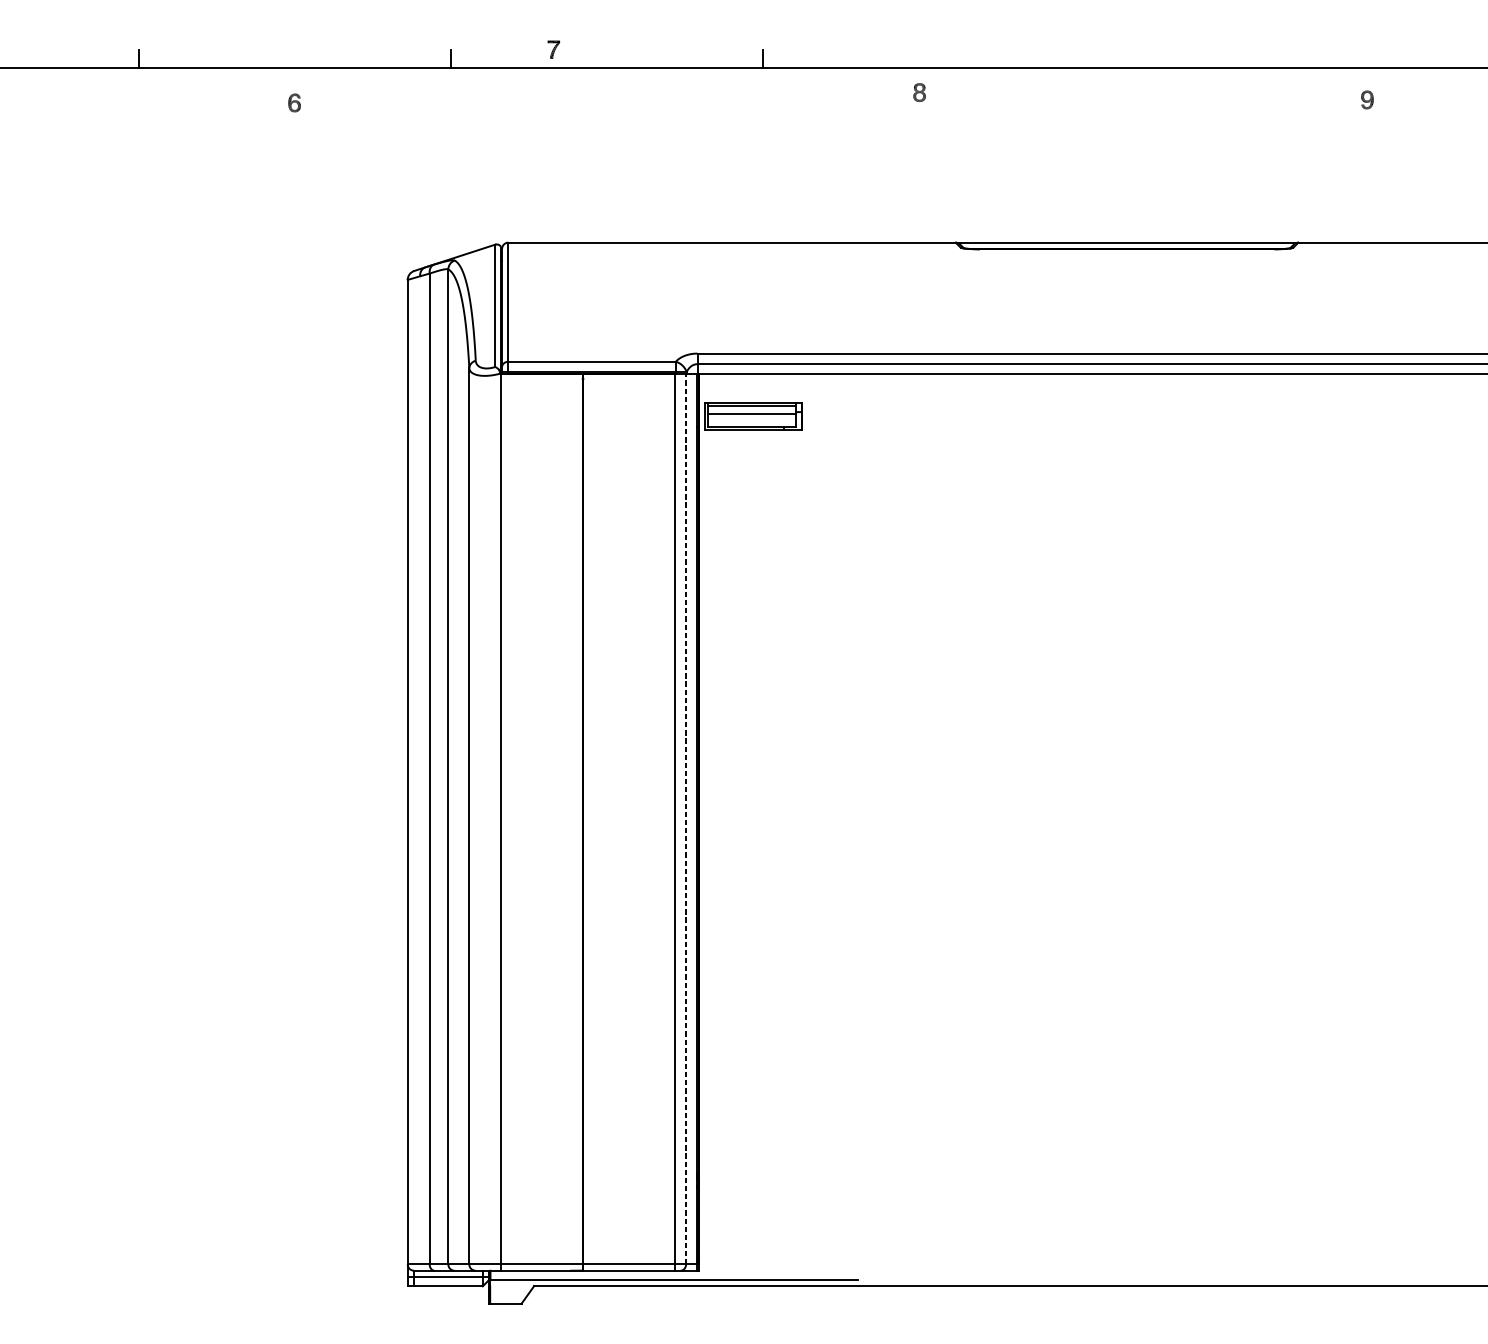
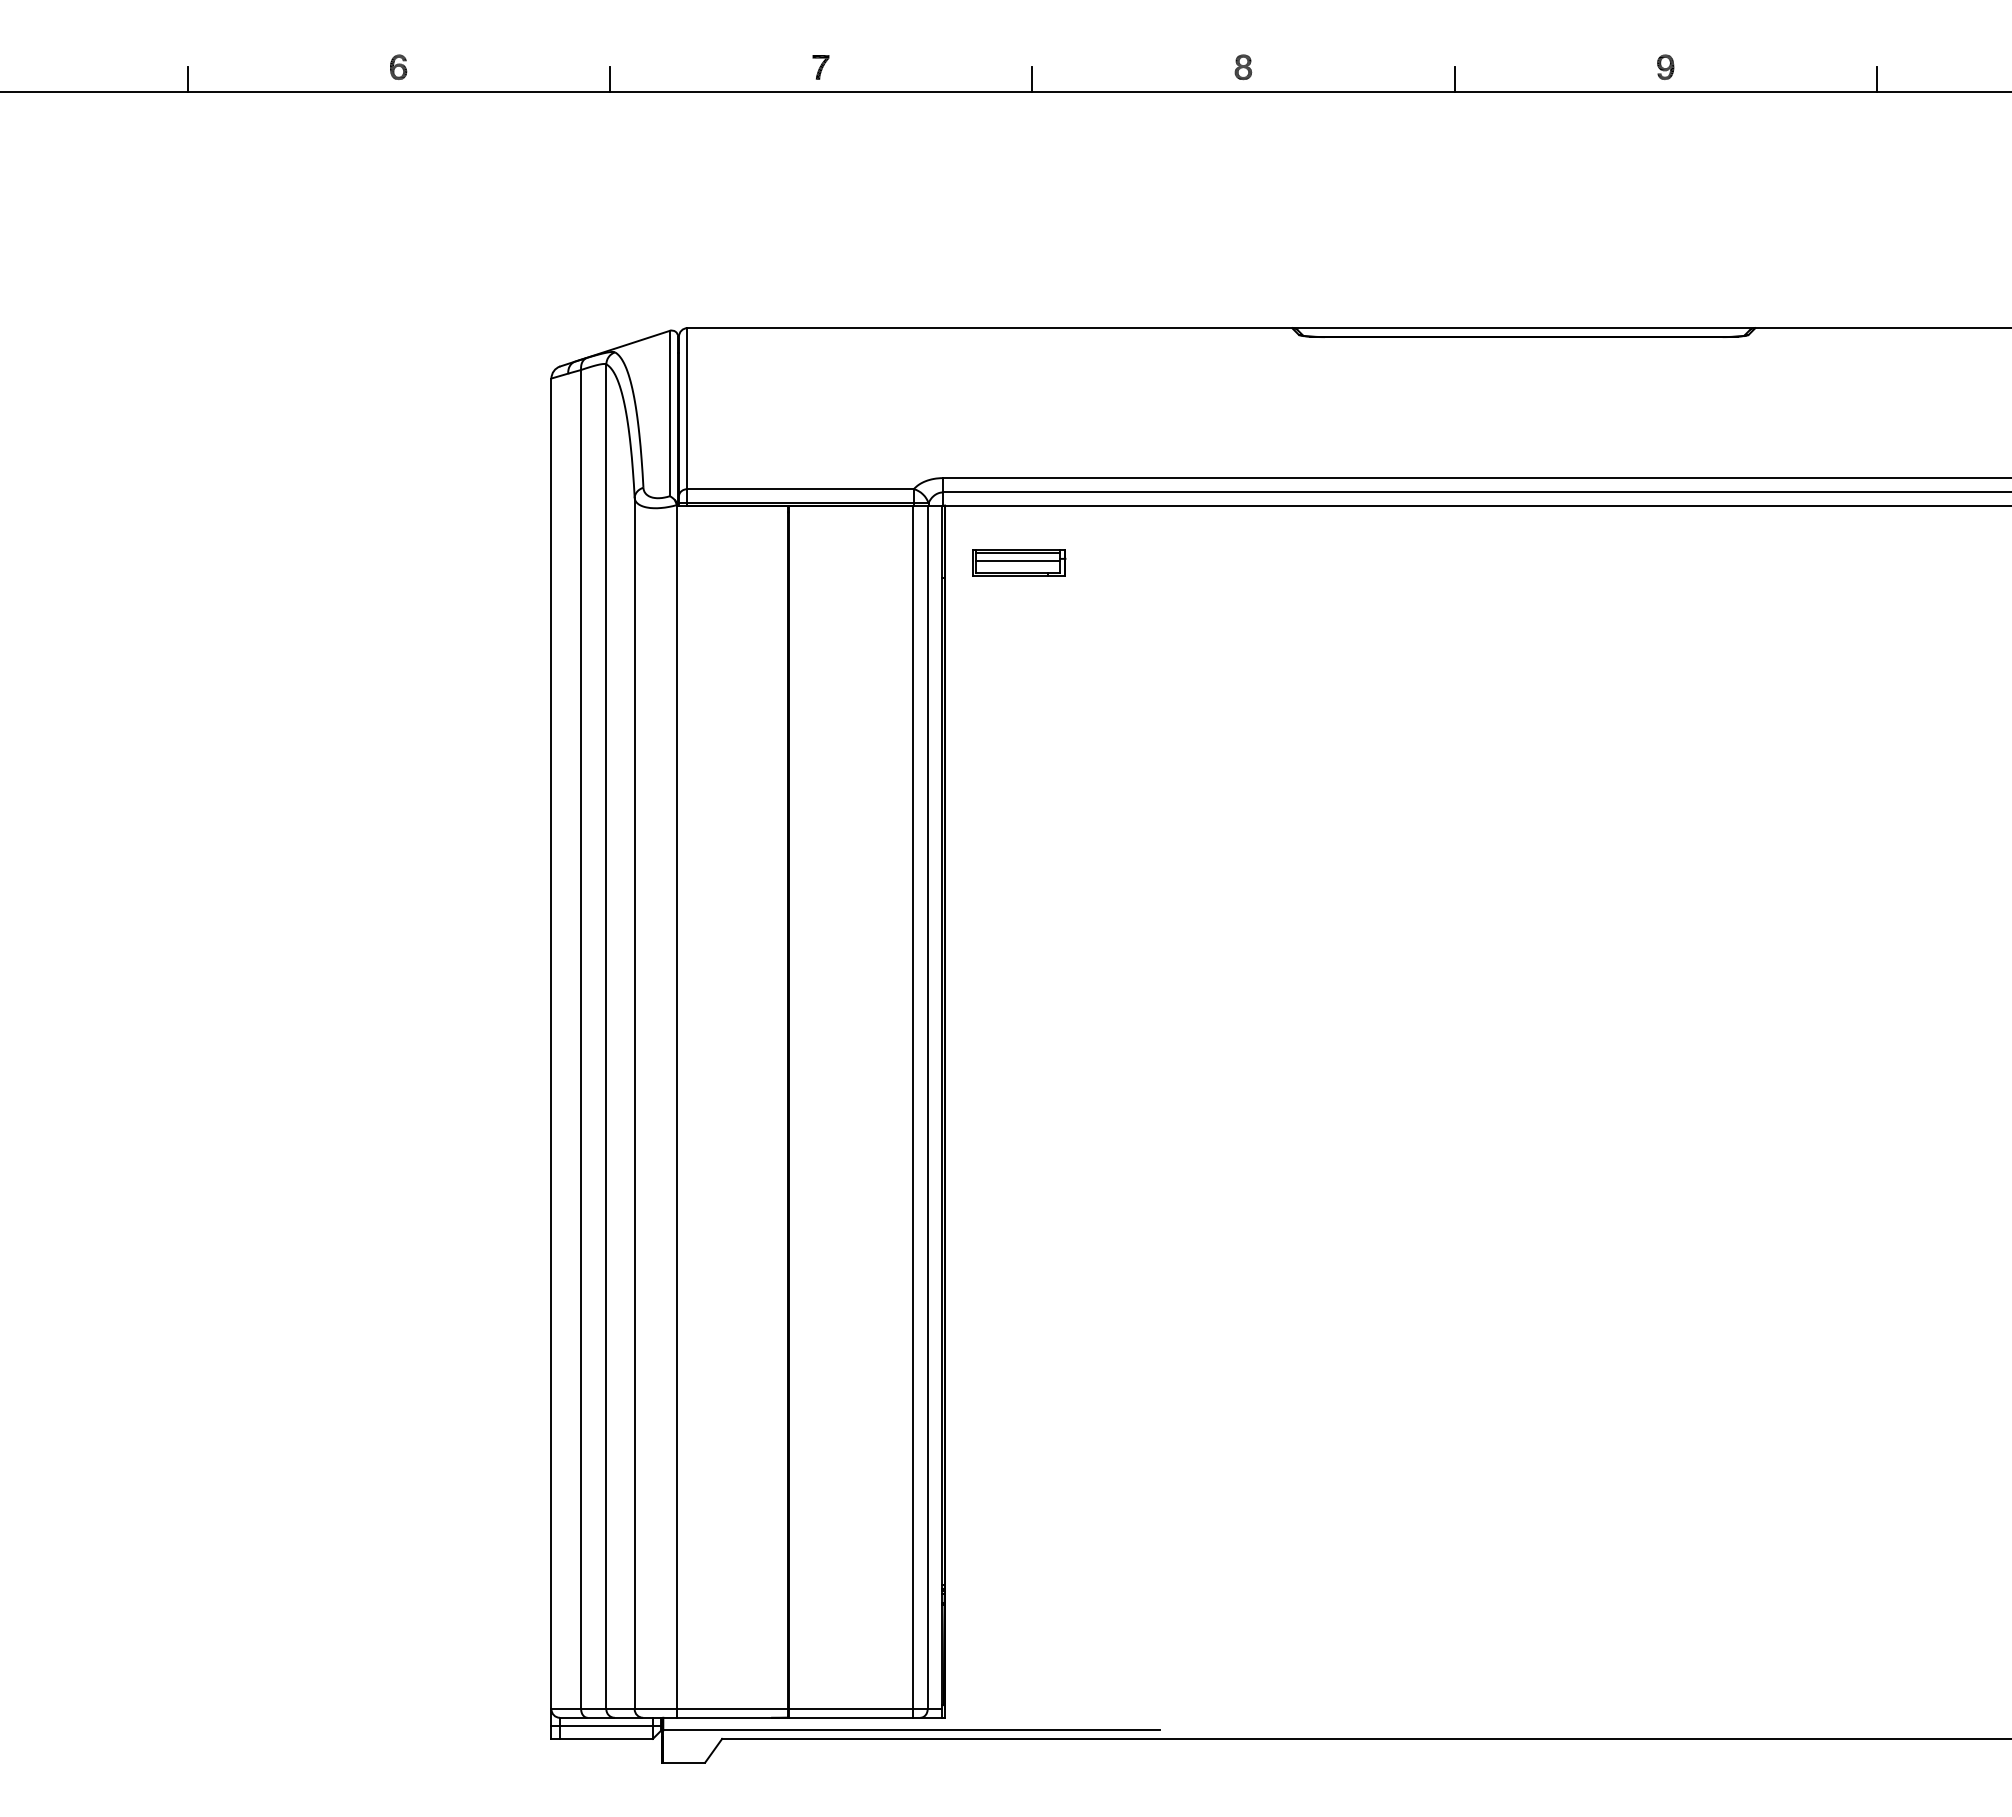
part: (553, 49) -> (820, 67), moved
line: (1075, 58) -> (1454, 79), added
line: (1388, 58) -> (1877, 79), added
part: (919, 92) -> (1243, 67), moved
part: (1367, 99) -> (1665, 66), moved
part: (294, 102) -> (398, 66), moved
part: (753, 416) -> (1019, 562), size x0.71
line: (685, 819) -> (927, 1107), dashed -> solid

